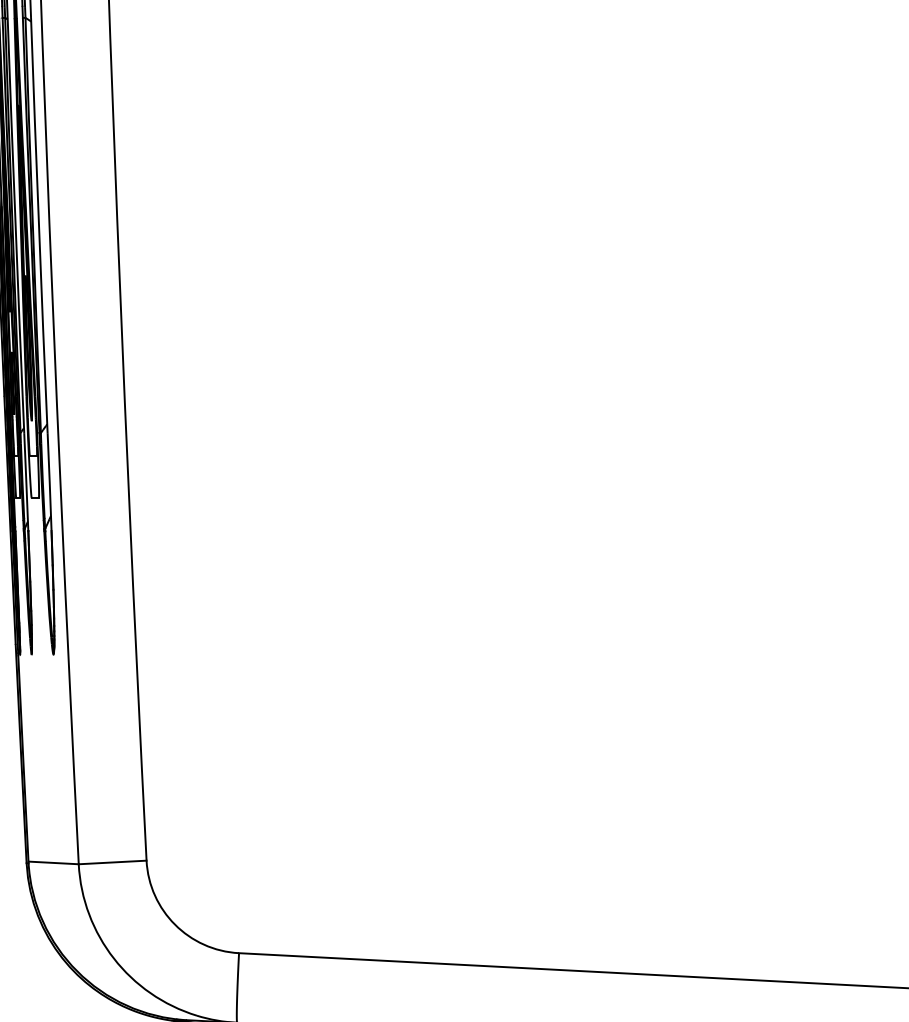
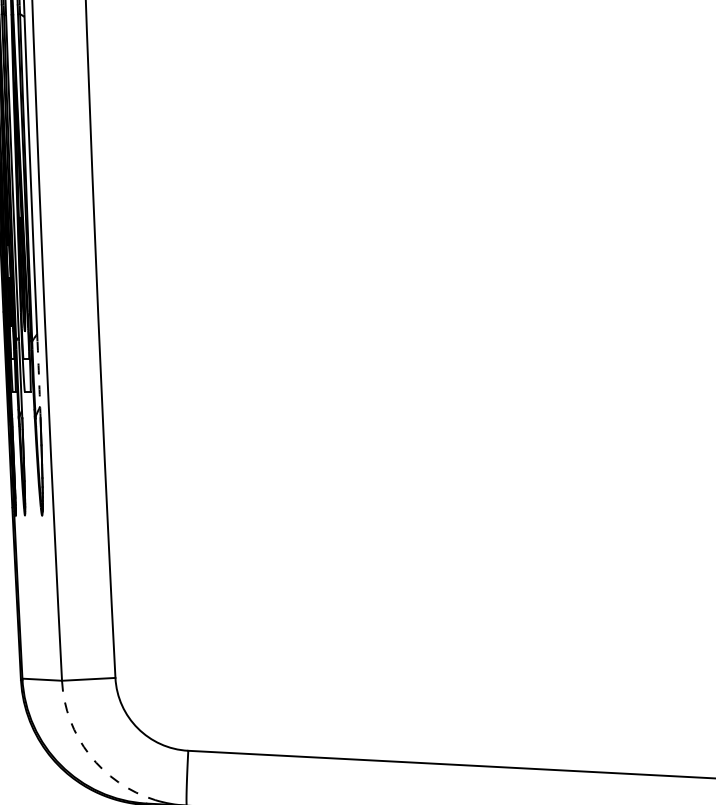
arc: (49, 482) -> (38, 380), solid -> dashed
arc: (113, 958) -> (89, 754), solid -> dashed

